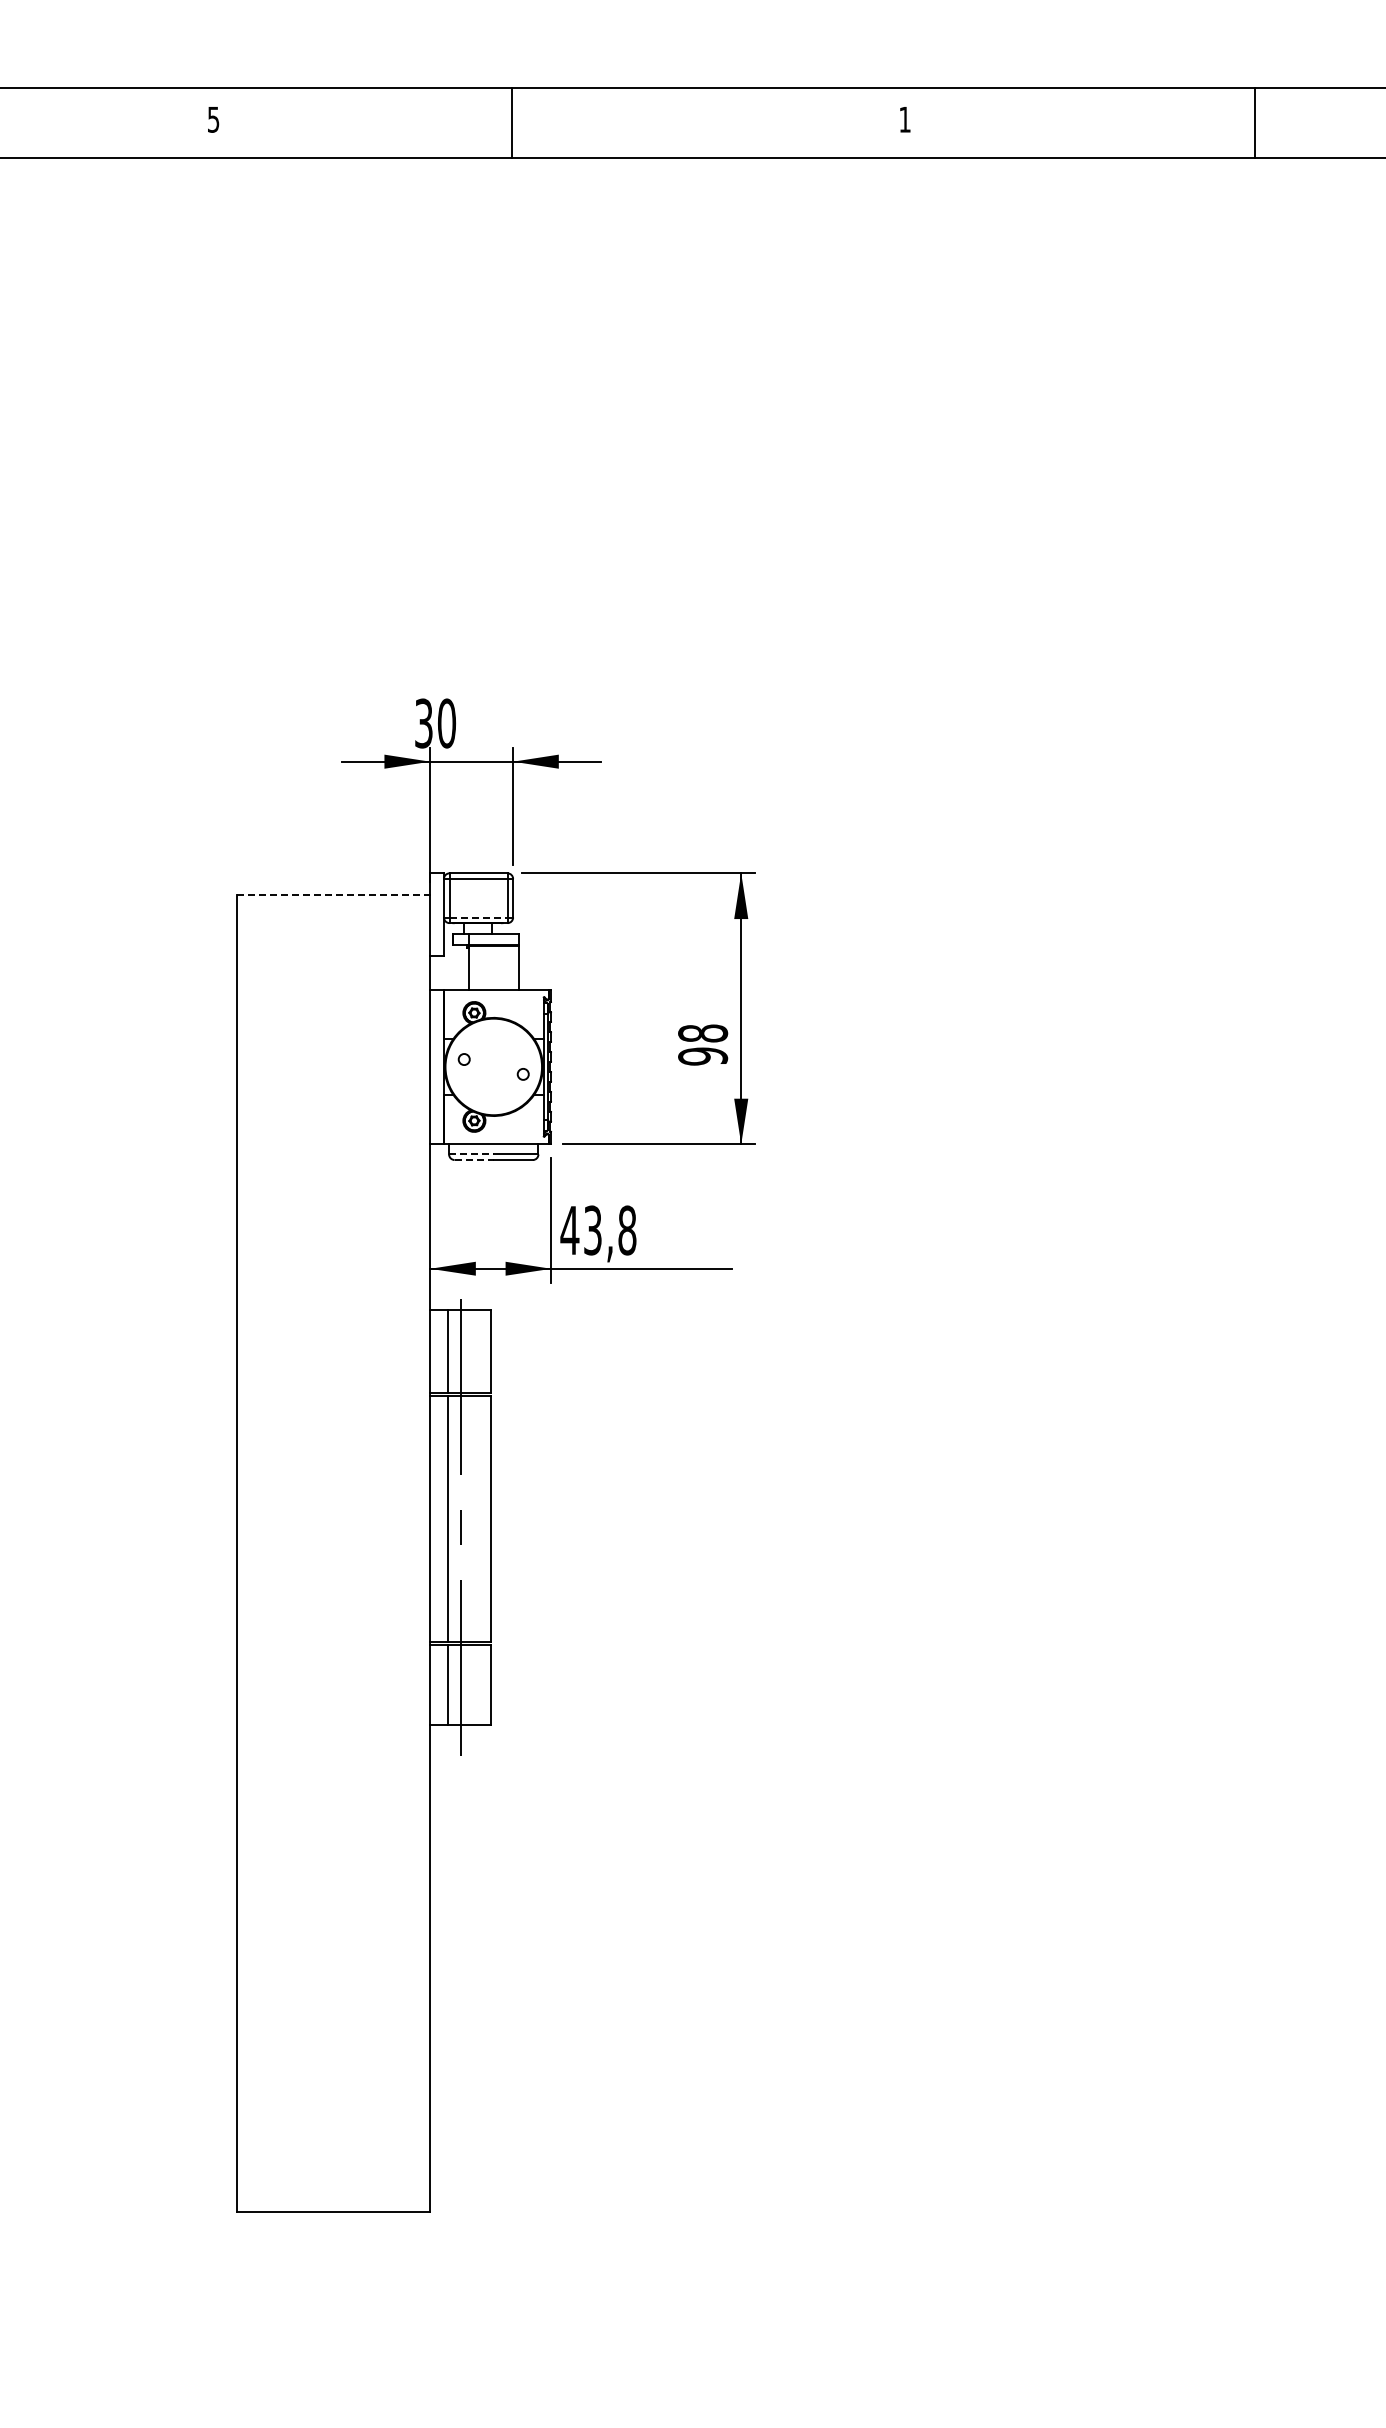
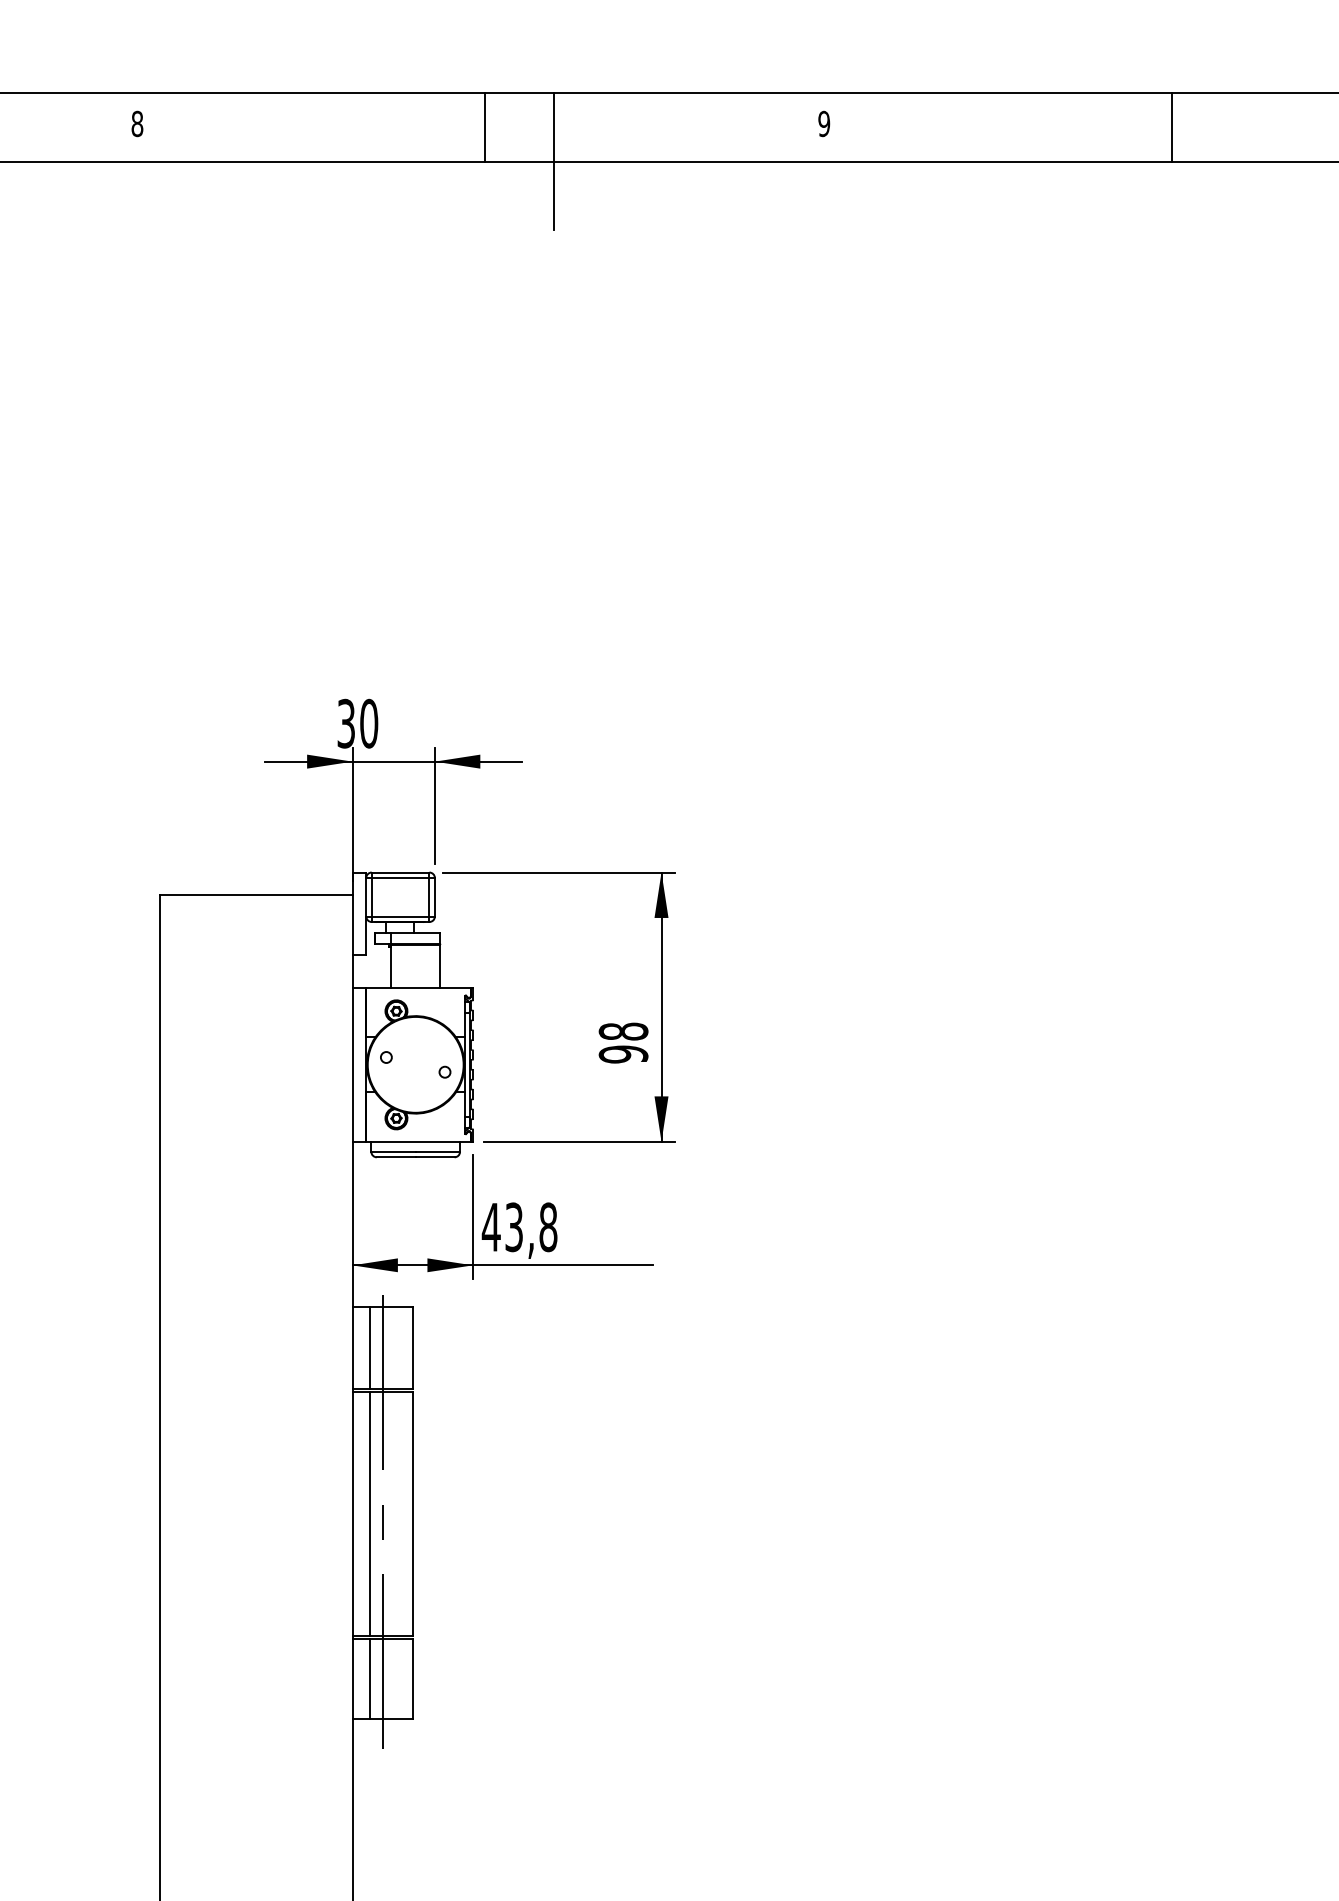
text: (213, 119) -> (137, 123), 5 -> 8
text: (904, 119) -> (823, 123), 1 -> 9
line: (512, 122) -> (484, 126), moved
line: (632, 157) -> (553, 161), added
line: (333, 895) -> (256, 894), dashed -> solid
line: (479, 917) -> (401, 916), dashed -> solid
line: (471, 1154) -> (393, 1151), dashed -> solid
line: (474, 1160) -> (396, 1157), dashed -> solid

